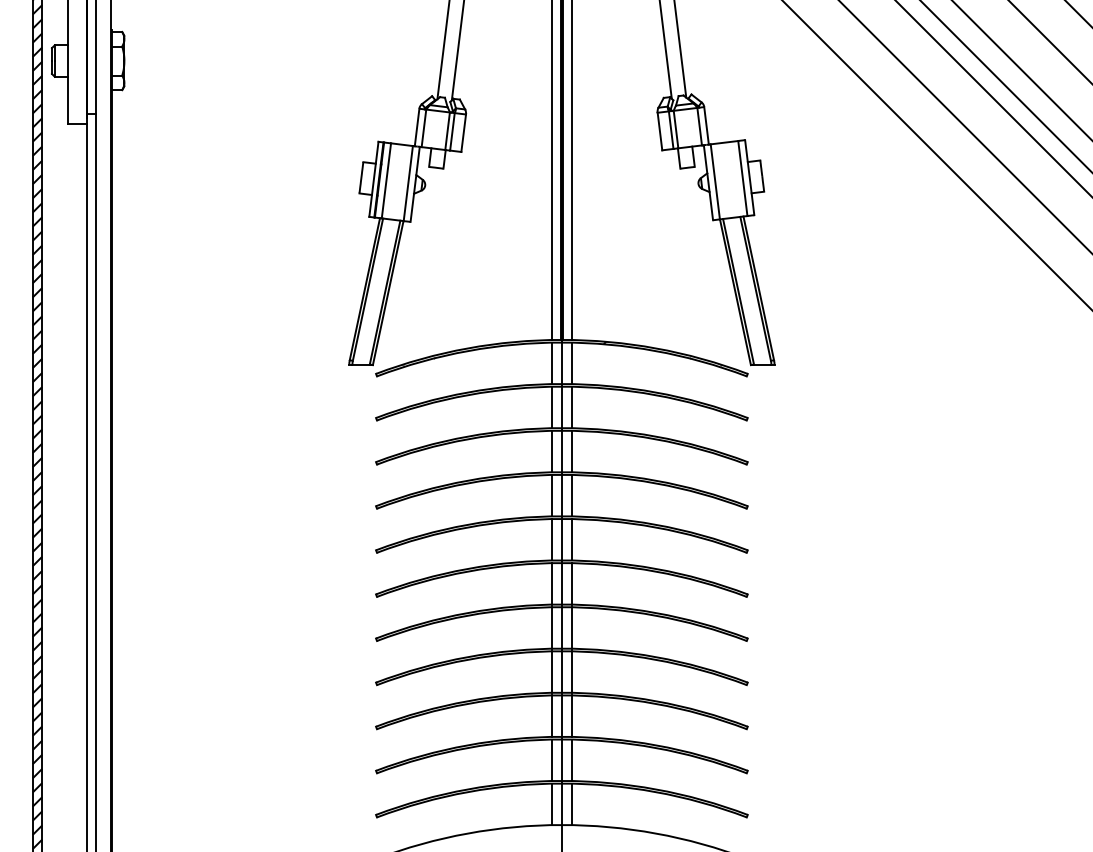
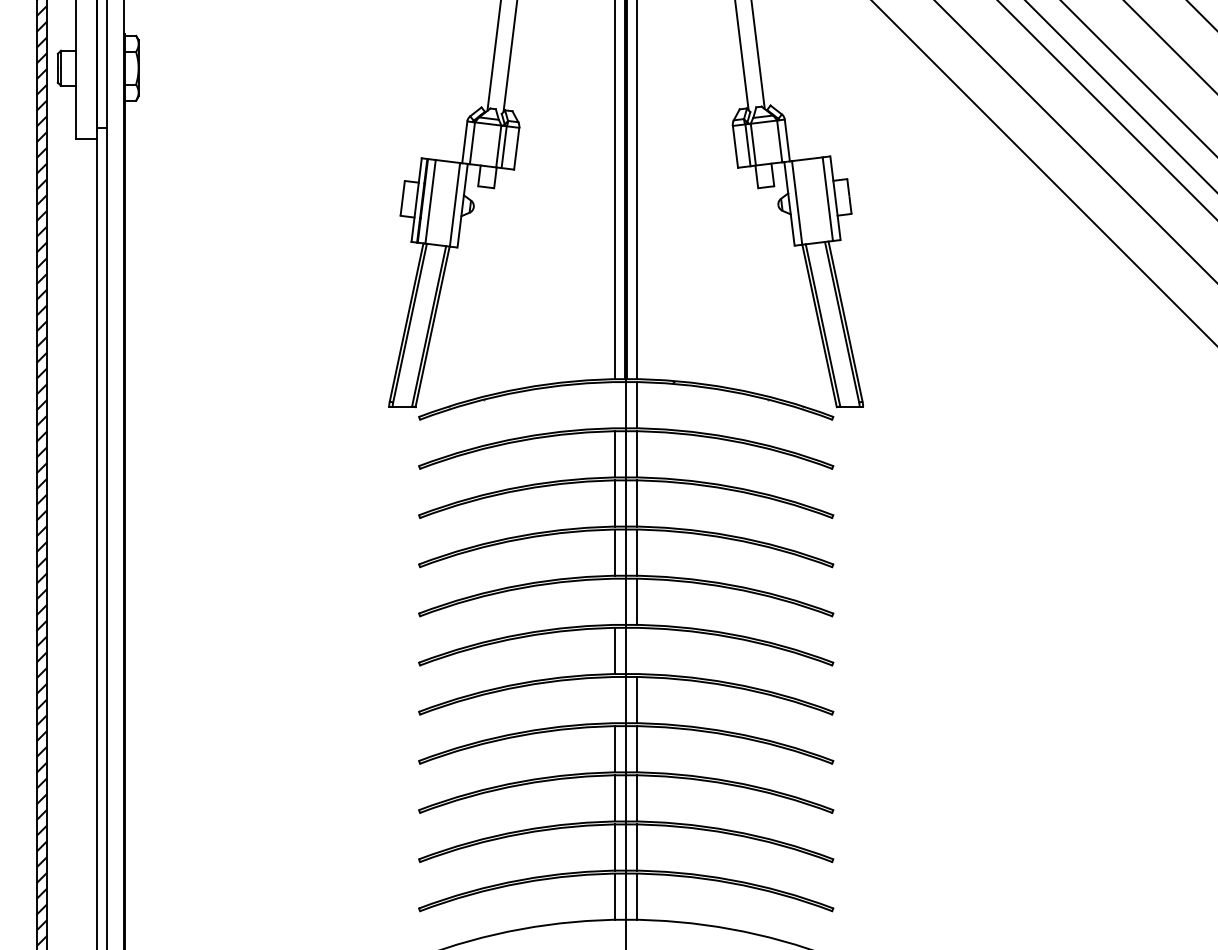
line: (551, 363) -> (614, 405), removed
line: (551, 539) -> (614, 601), removed
line: (572, 583) -> (637, 650), removed
line: (551, 627) -> (614, 699), removed

